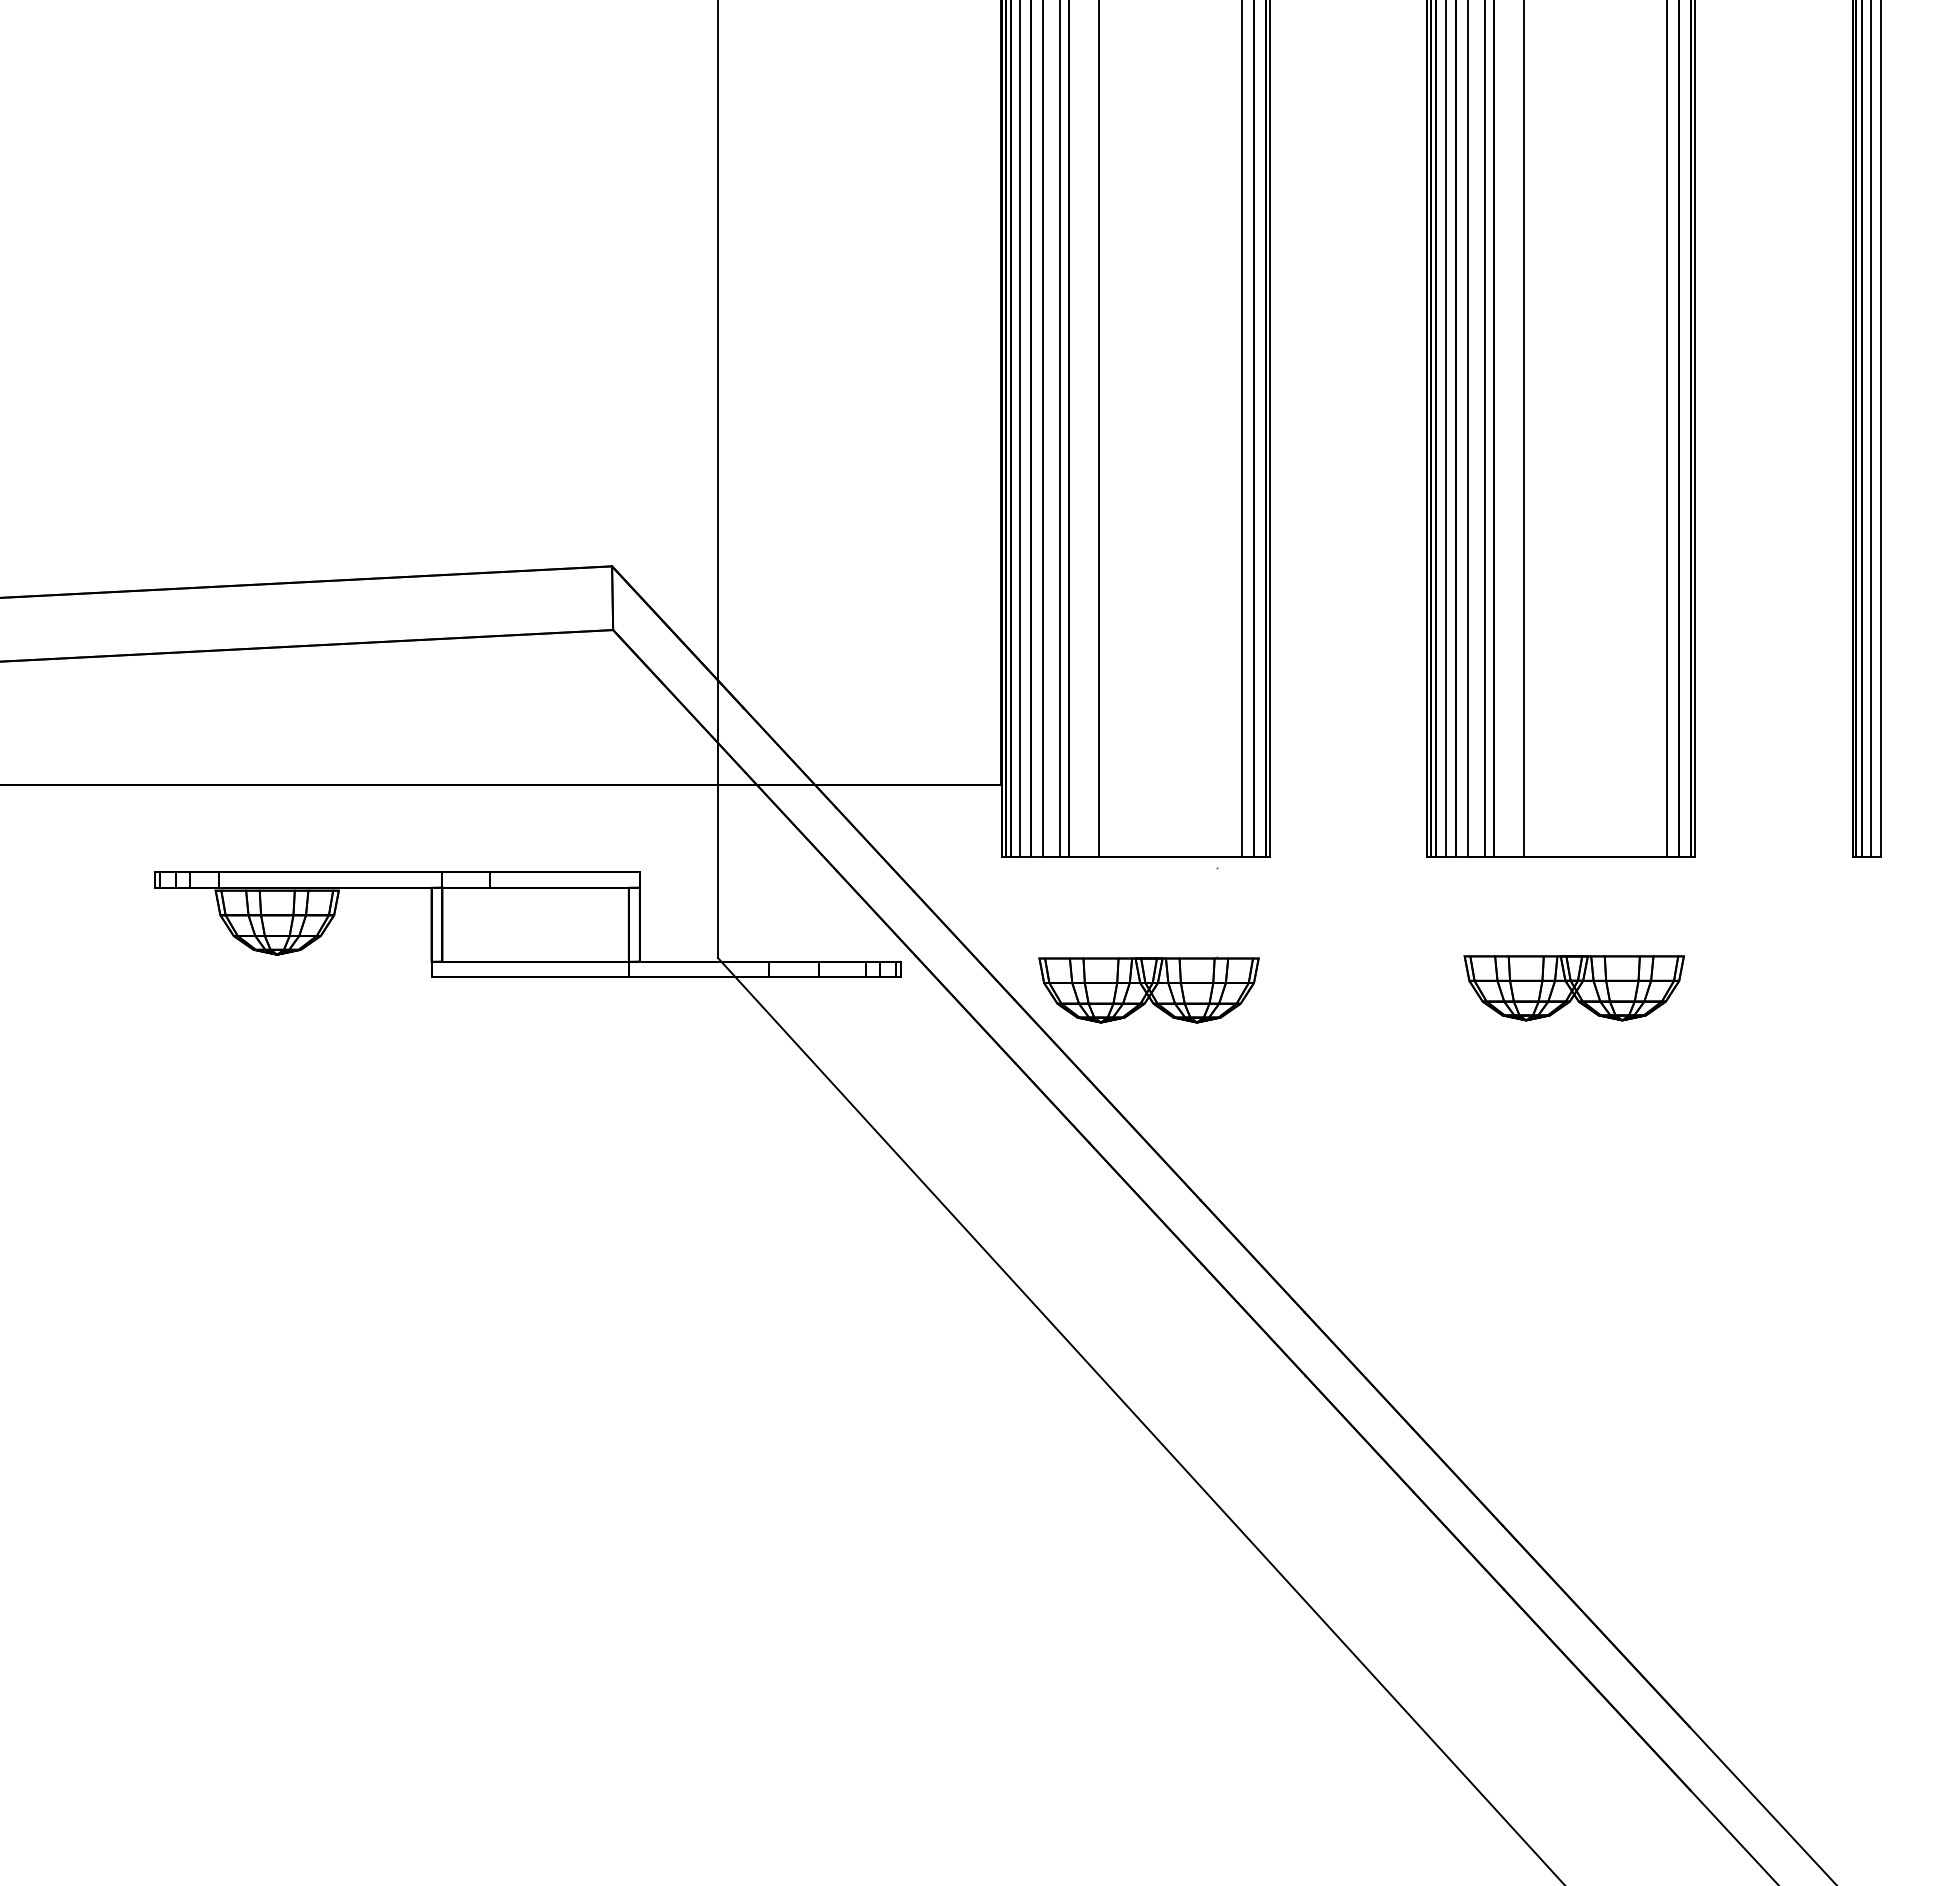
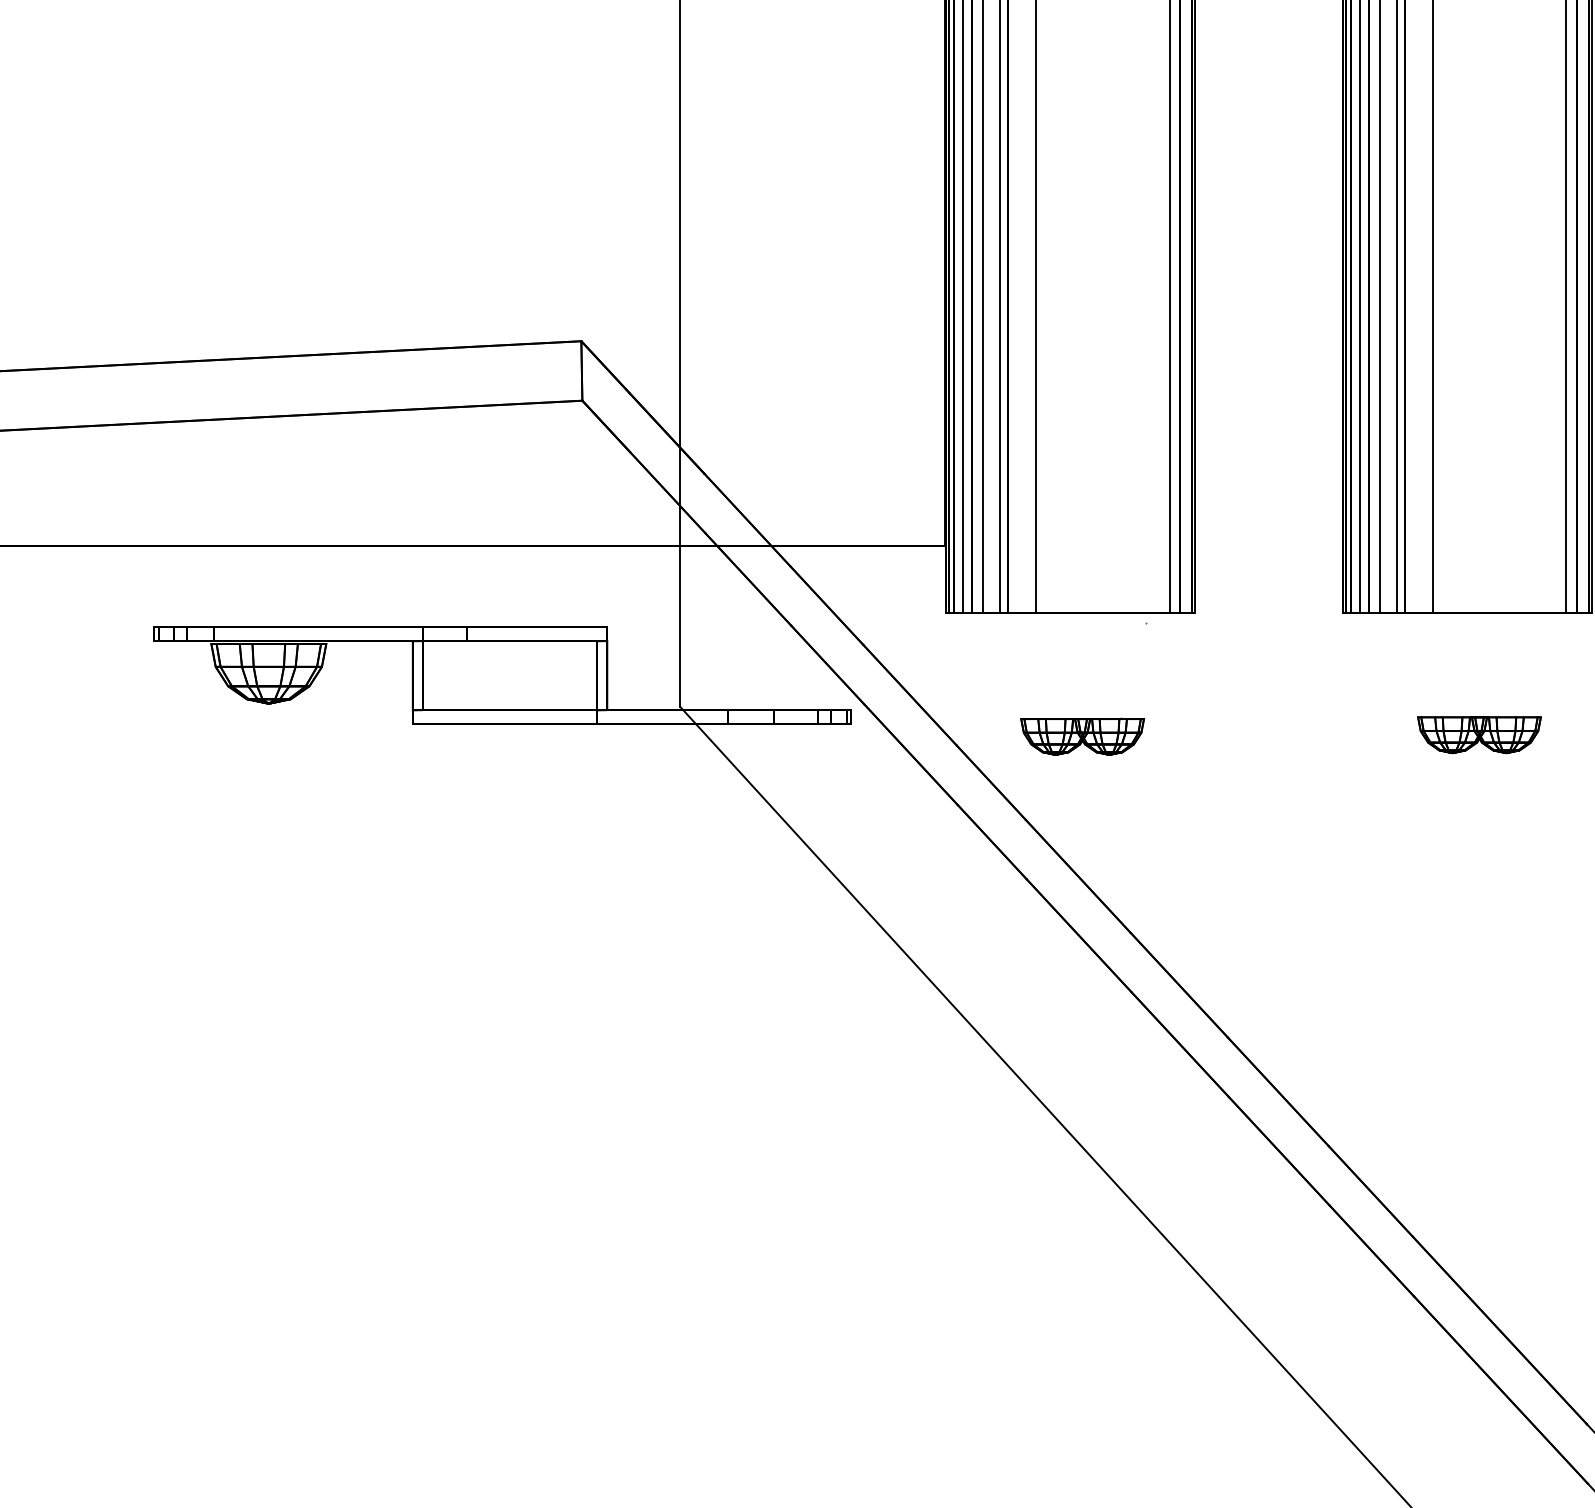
part: (1573, 988) -> (1478, 735), size x0.6
part: (1148, 989) -> (1082, 736), size x0.6

